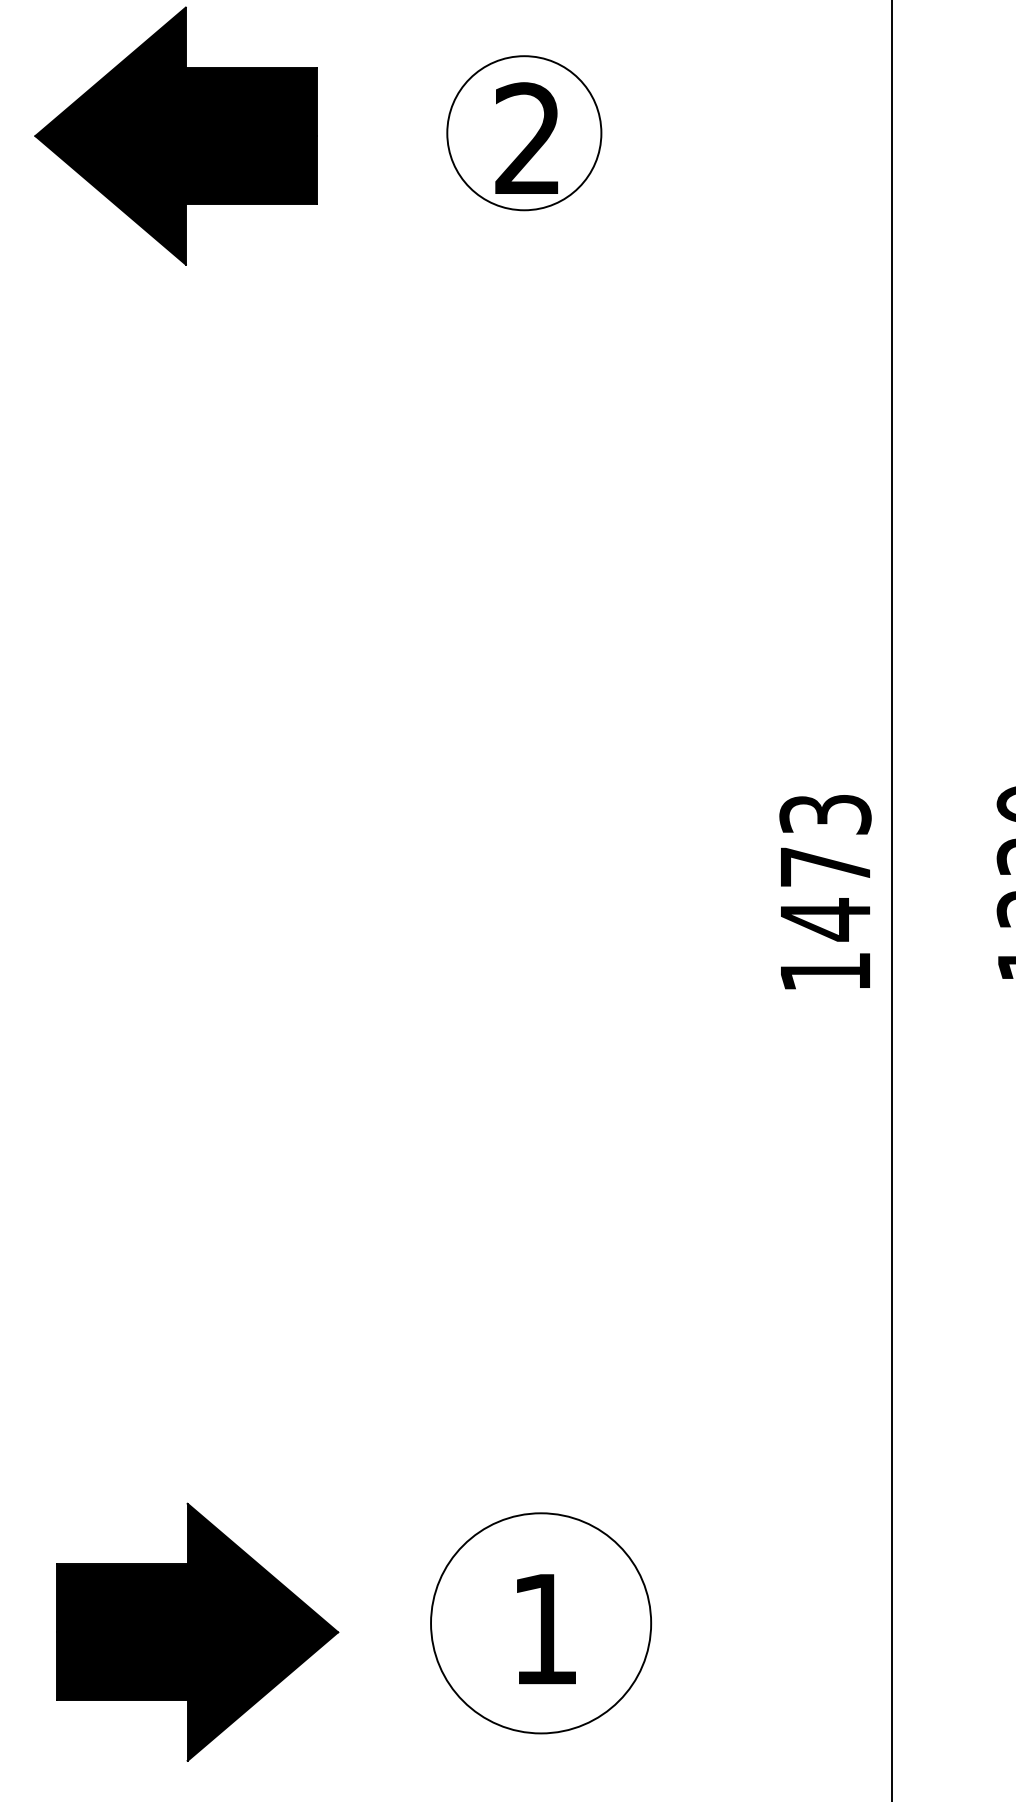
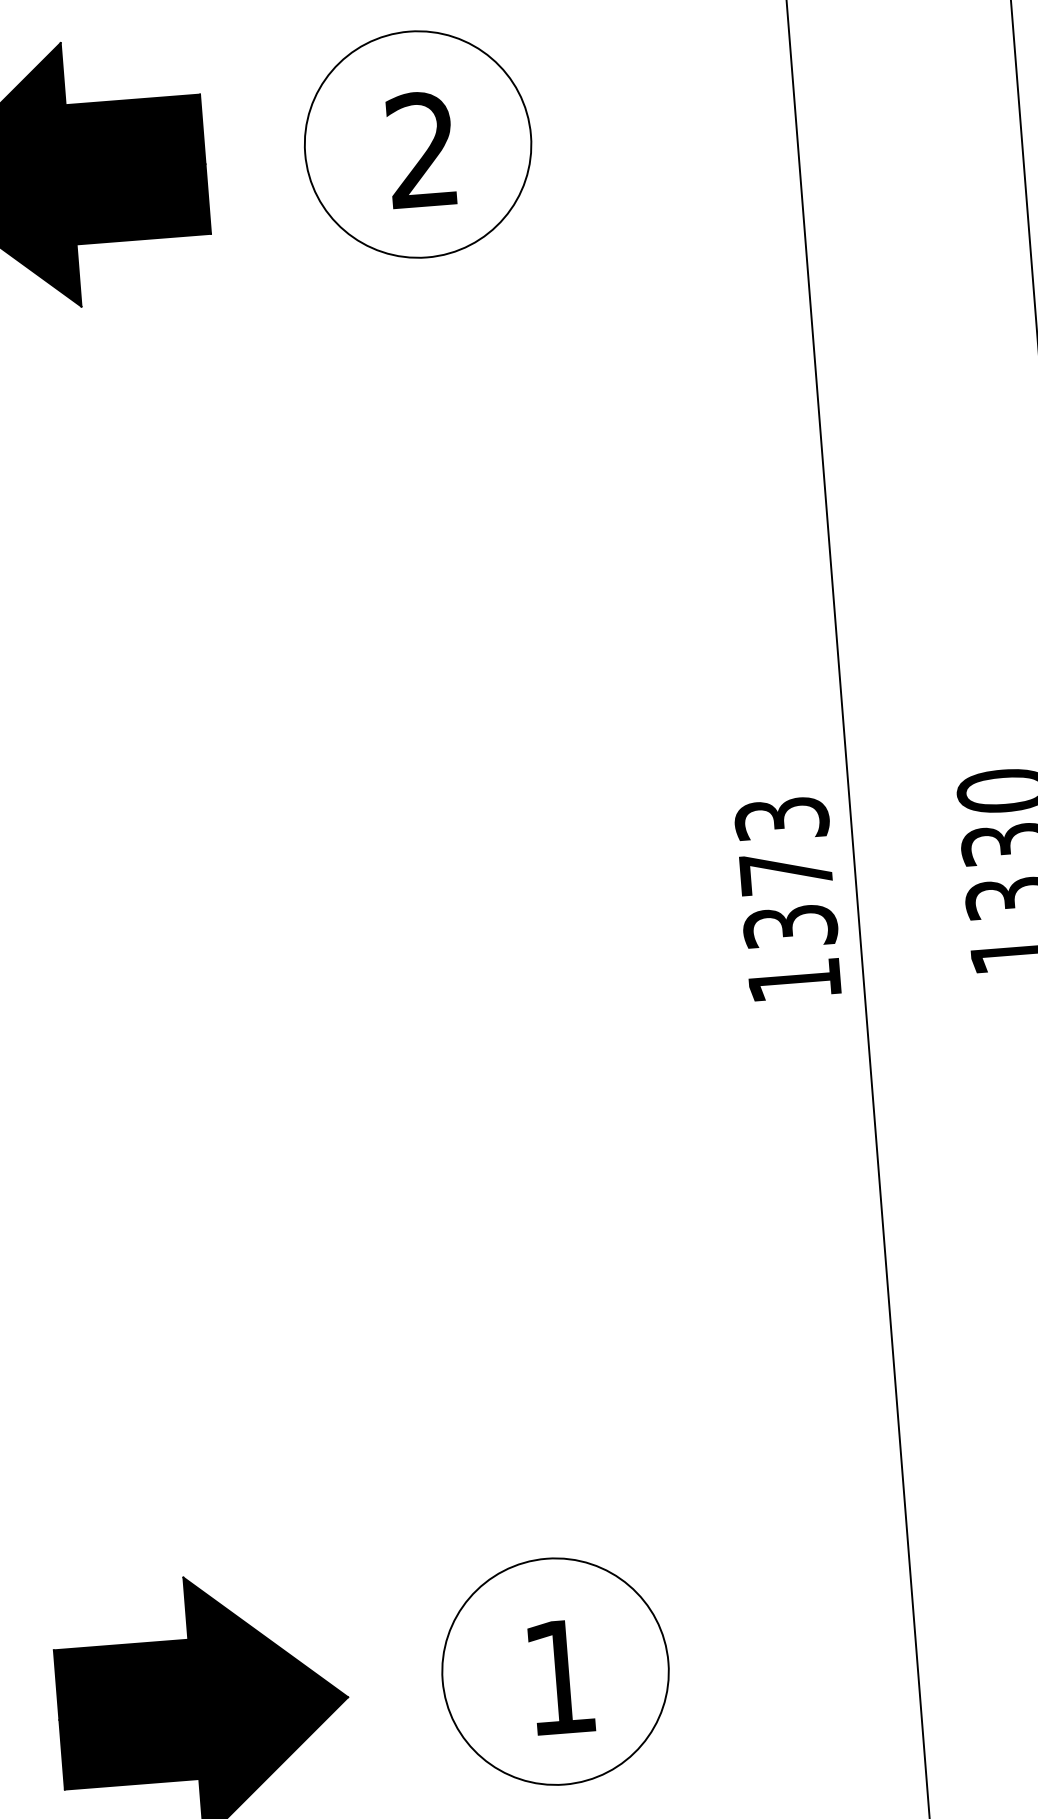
circle: (524, 133) -> (418, 144), size x1.43
text: (825, 919) -> (790, 926), 1473 -> 1373

